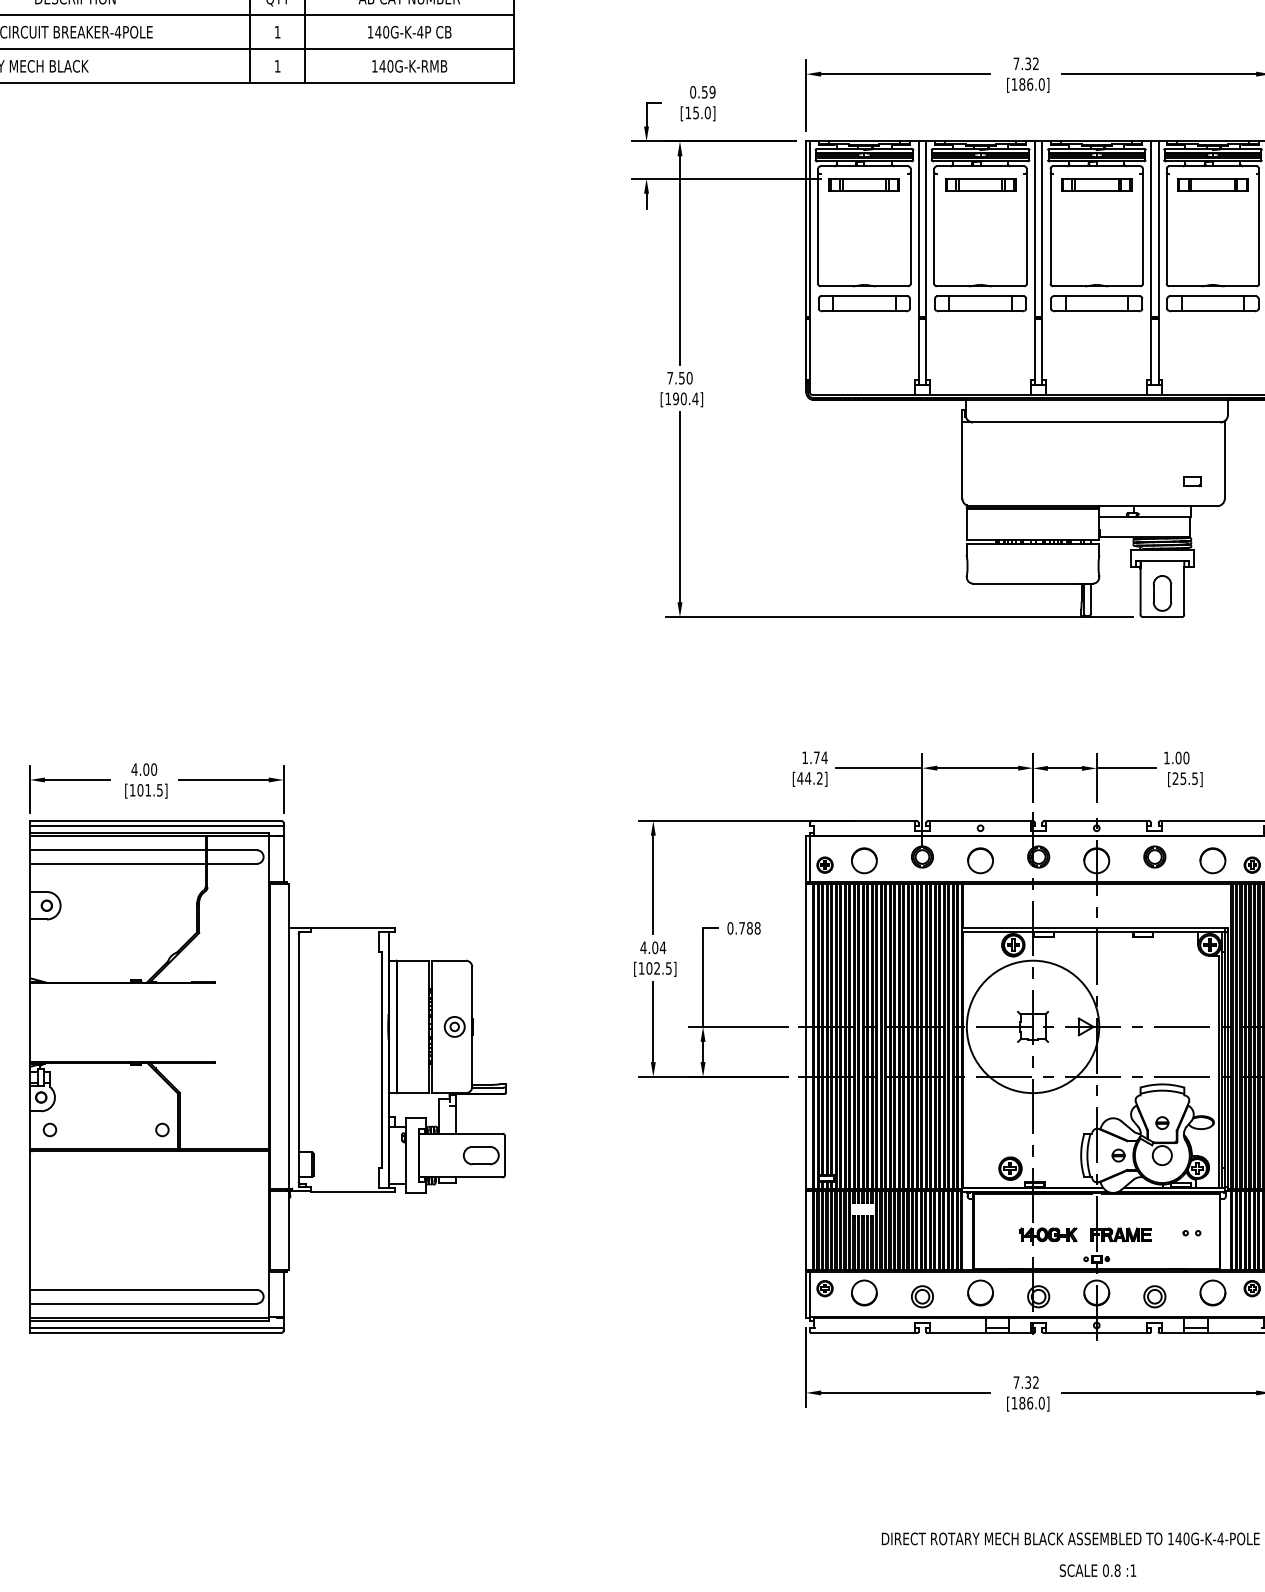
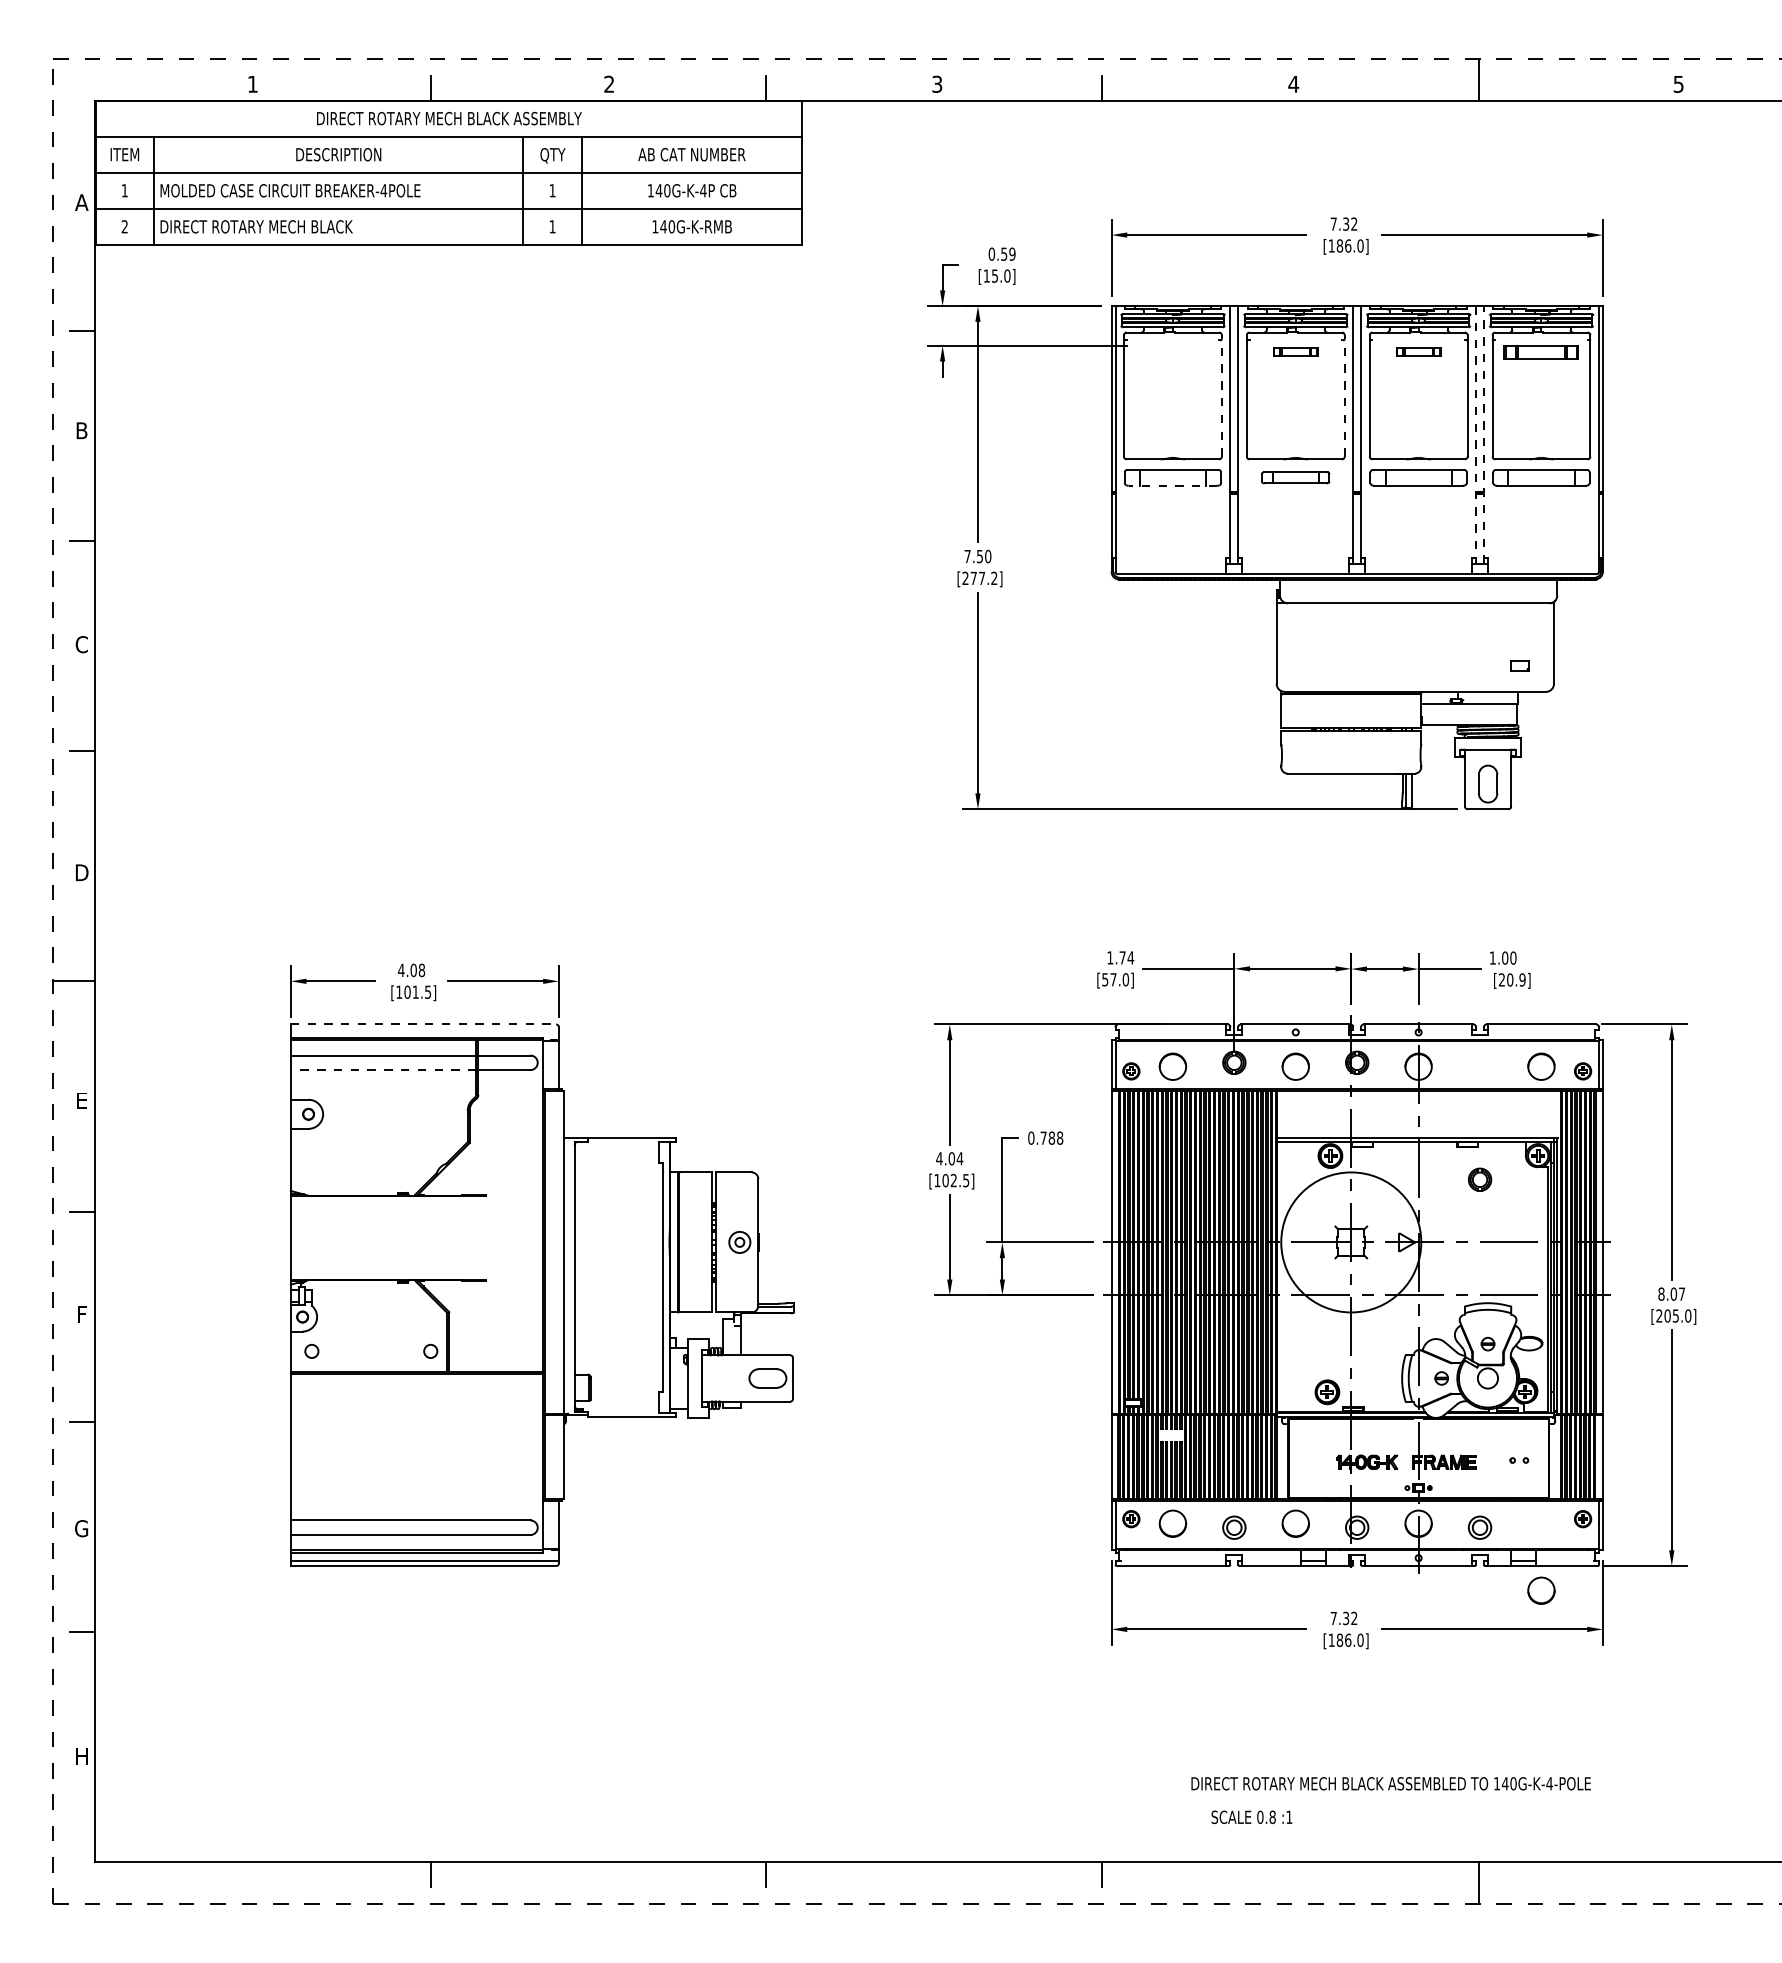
part: (863, 185) -> (1172, 352), removed
part: (980, 185) -> (1295, 352), size x0.6
part: (1096, 185) -> (1418, 352), size x0.6
line: (910, 225) -> (1221, 395), solid -> dashed
line: (1026, 225) -> (1344, 395), solid -> dashed
line: (1151, 262) -> (1476, 434), solid -> dashed
line: (1159, 262) -> (1484, 434), solid -> dashed
part: (980, 303) -> (1295, 477), size x0.7
line: (863, 311) -> (1172, 485), solid -> dashed
text: (681, 398) -> (979, 578), [190.4] -> [277.2]
text: (153, 769) -> (421, 970), 4.00 -> 4.08
text: (810, 778) -> (1115, 979), [44.2] -> [57.0]
text: (1189, 778) -> (1516, 979), [25.5] -> [20.9]
line: (155, 820) -> (423, 1024), solid -> dashed
line: (156, 825) -> (424, 1029), removed
part: (1155, 856) -> (1480, 1179), moved
line: (117, 864) -> (383, 1070), solid -> dashed
circle: (1212, 1292) -> (1541, 1590), moved
text: (1097, 1570) -> (1251, 1817), moved

